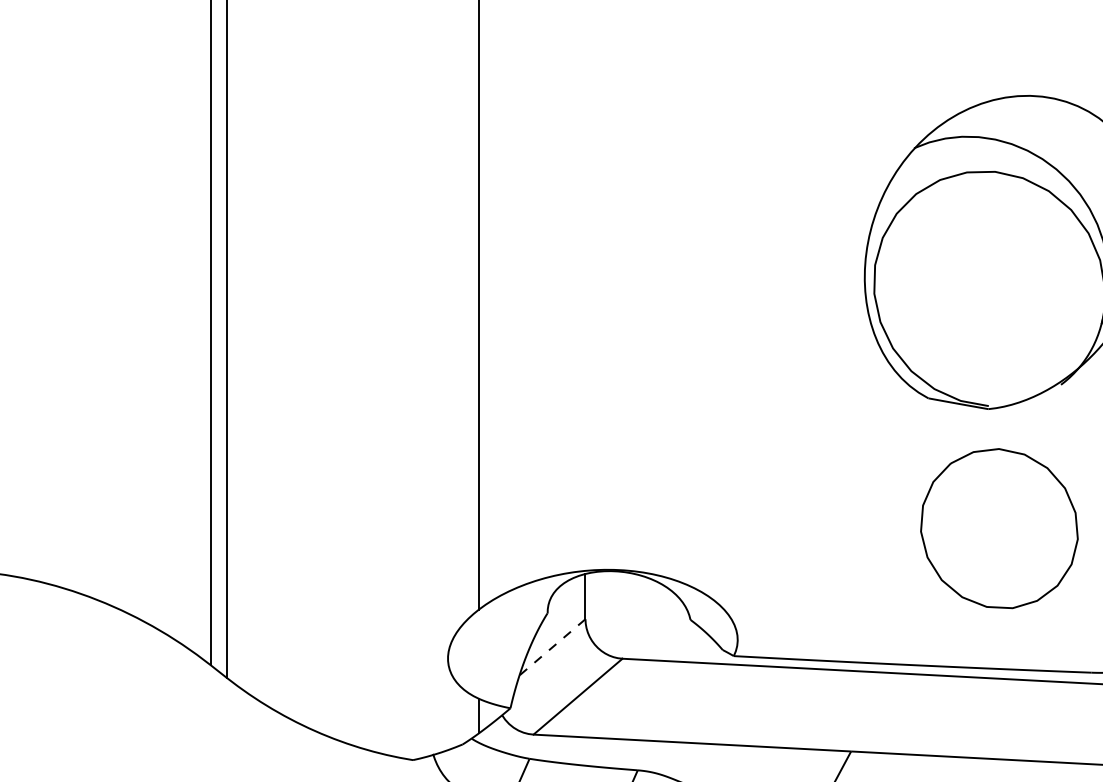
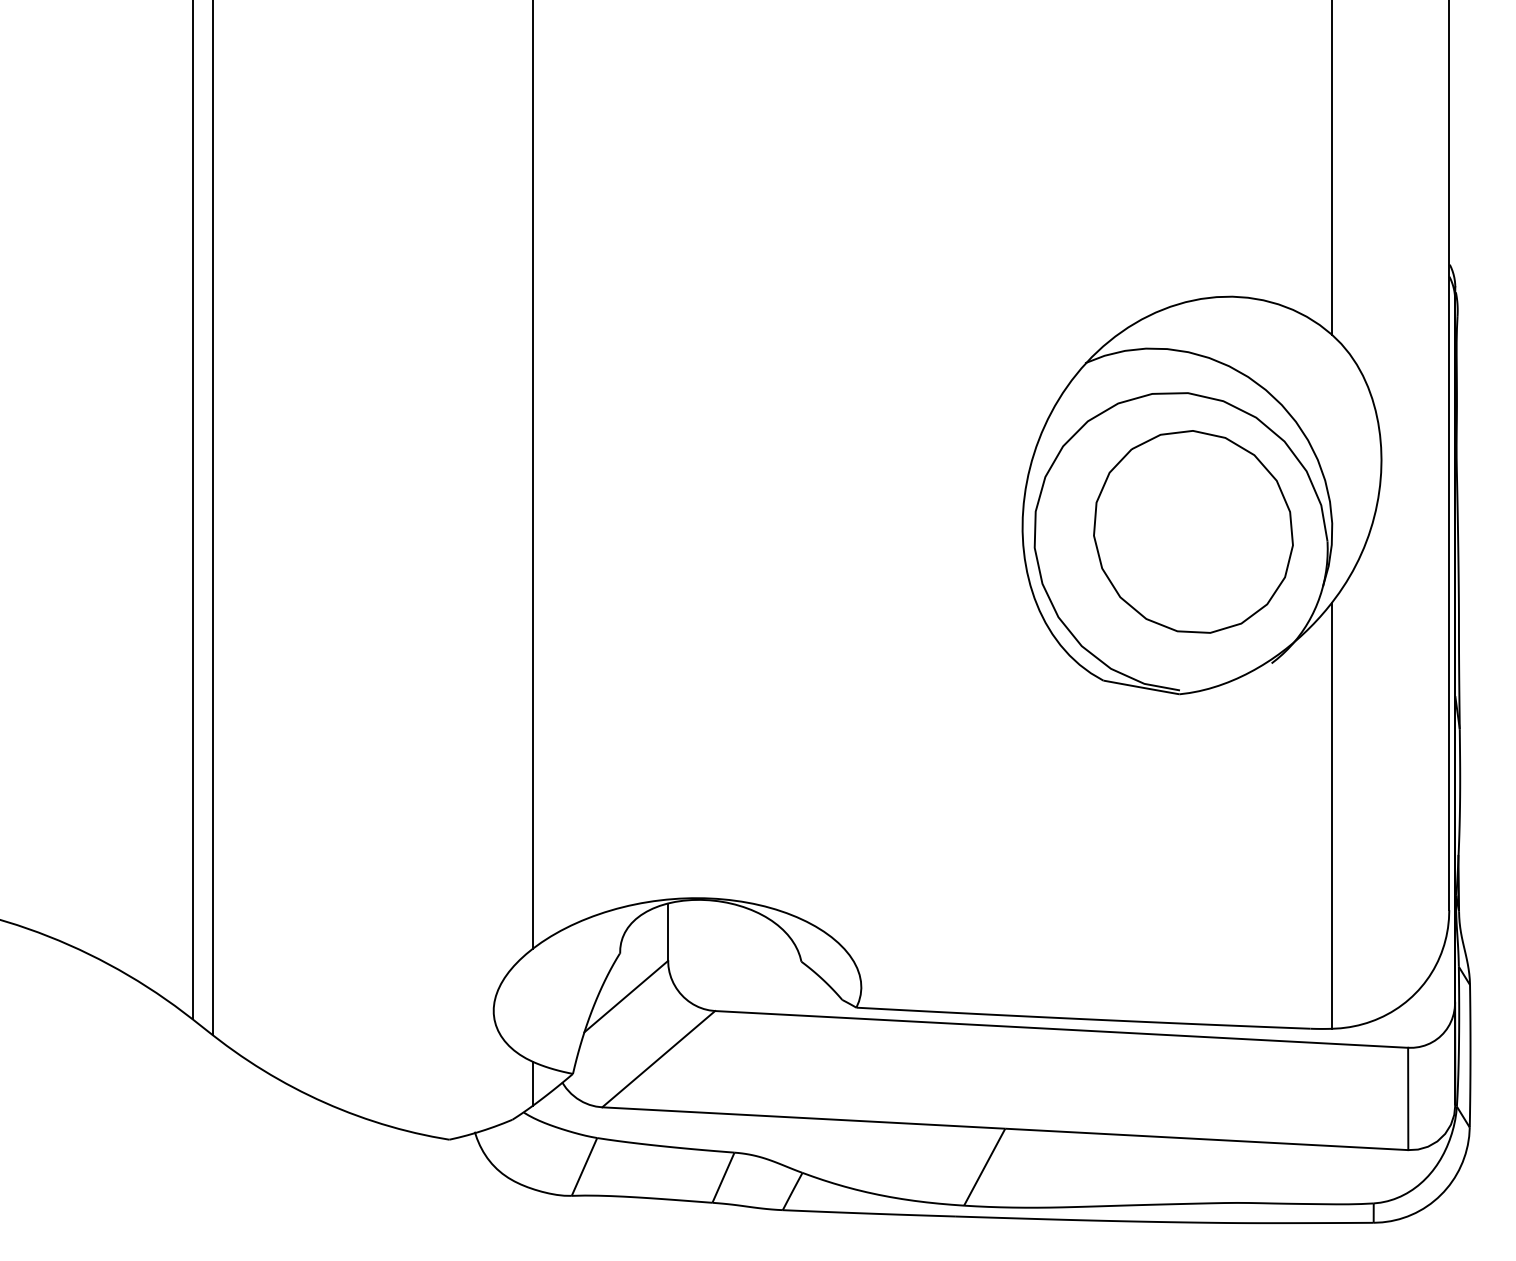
part: (999, 528) -> (1193, 531), moved
line: (551, 647) -> (625, 996), dashed -> solid

